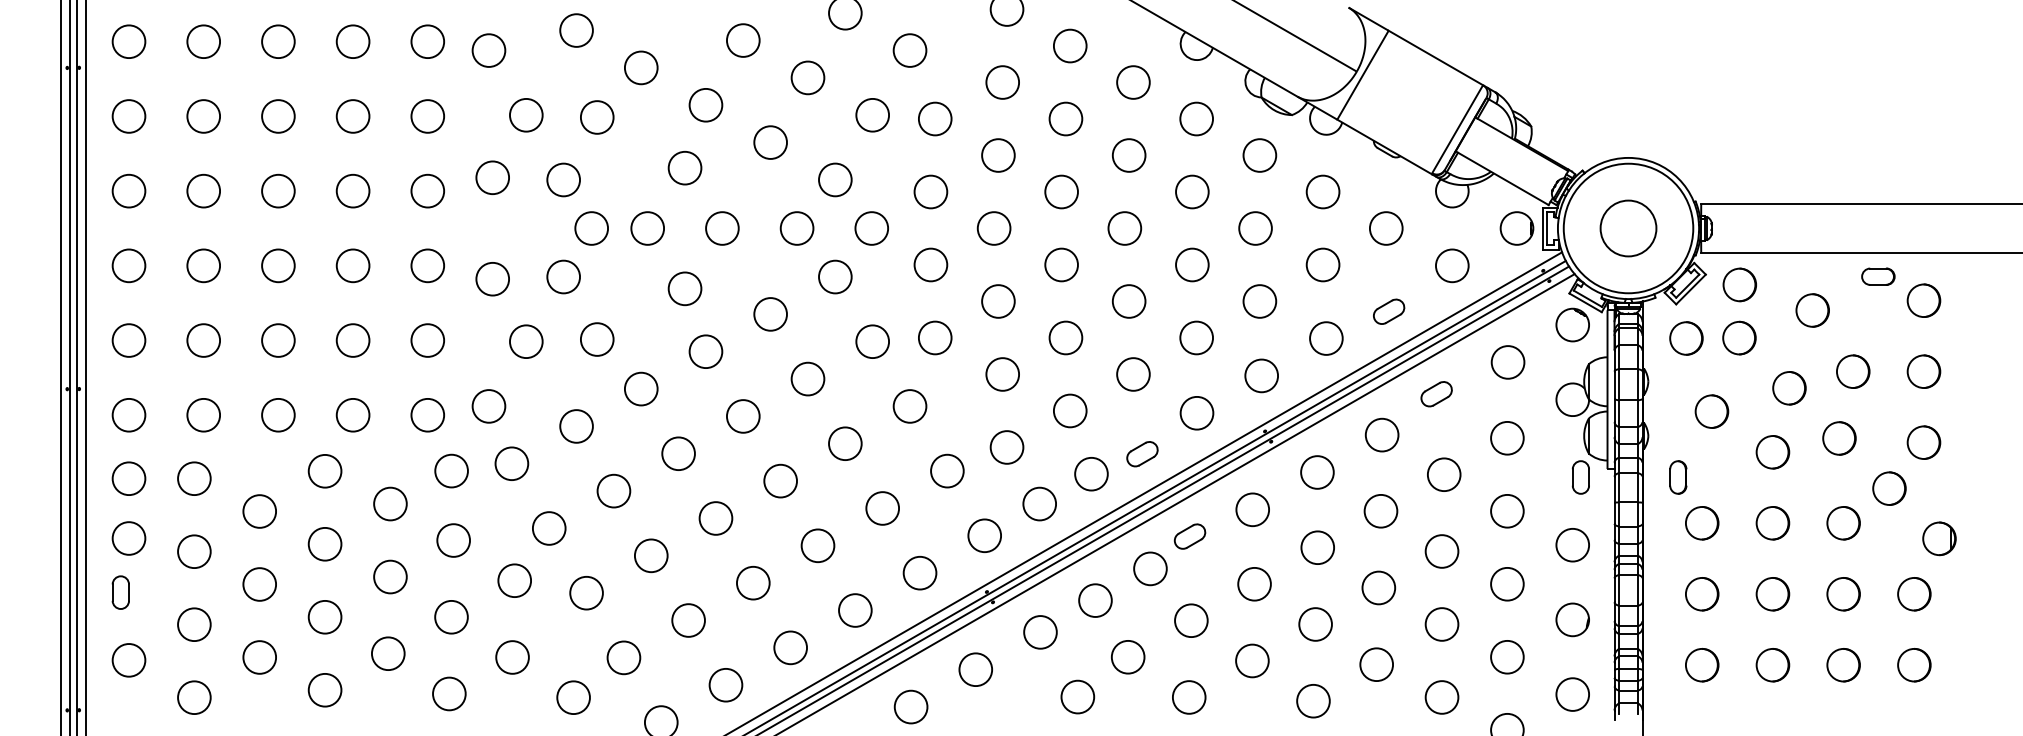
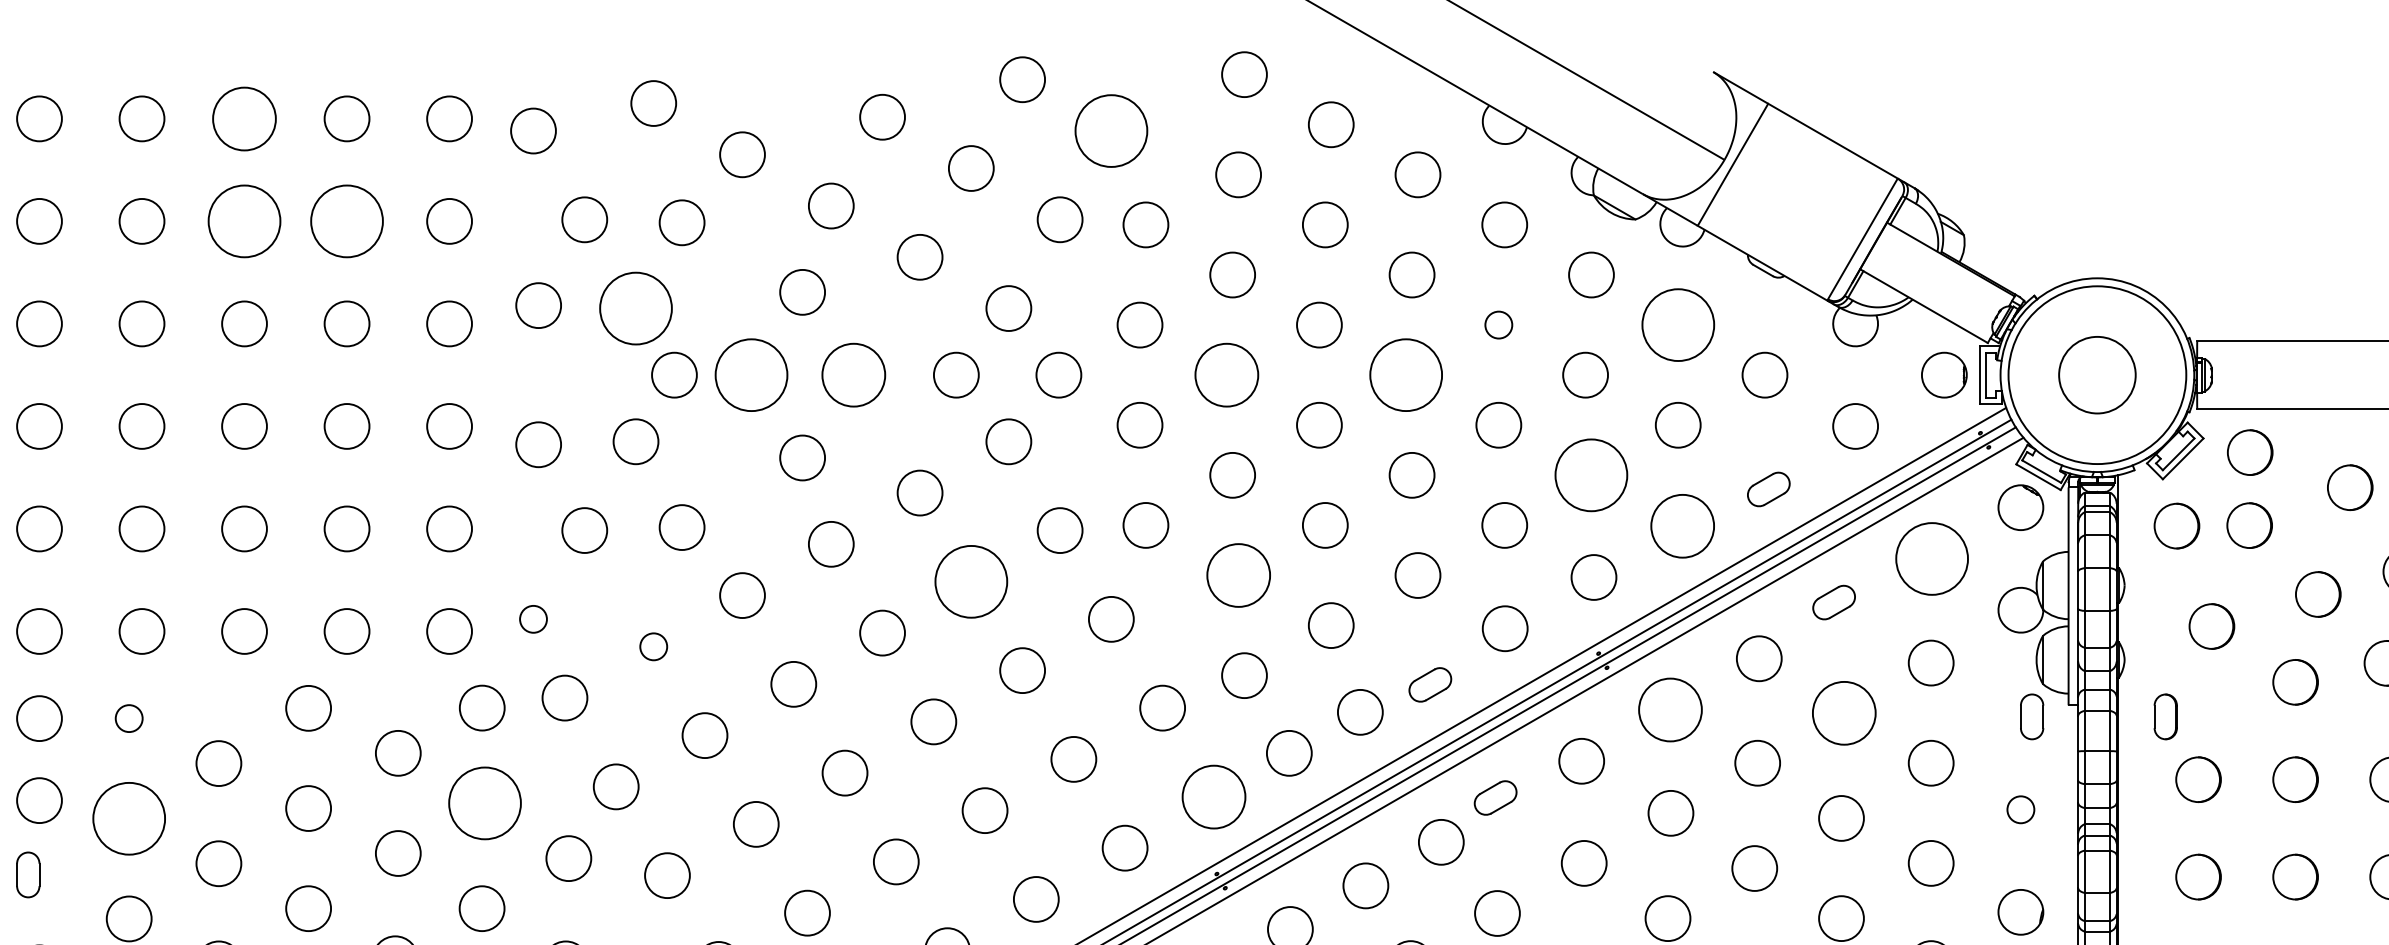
circle: (278, 41) -> (244, 118), size x1.4
circle: (909, 50) -> (1110, 130), size x1.6
circle: (278, 116) -> (244, 221), size x1.6
circle: (352, 116) -> (346, 221), size x1.6
circle: (563, 179) -> (635, 307), size x1.6
circle: (1192, 191) -> (1499, 324), size x0.6
circle: (1322, 191) -> (1677, 324), size x1.6
circle: (647, 228) -> (751, 375), size x1.6
circle: (722, 228) -> (853, 375), size x1.4
circle: (993, 228) -> (1225, 375), size x1.4
circle: (1124, 228) -> (1405, 375), size x1.6
circle: (1259, 301) -> (1590, 475), size x1.6
circle: (1326, 338) -> (1682, 526), size x1.4
circle: (1507, 362) -> (1931, 559), size x1.6
circle: (1002, 374) -> (1238, 575), size x1.4
circle: (807, 378) -> (970, 581), size x1.6
circle: (488, 406) -> (532, 619), size x0.6
circle: (576, 426) -> (653, 646), size x0.6
circle: (1317, 472) -> (1670, 710), size x1.4
circle: (1444, 474) -> (1844, 712), size x1.4
circle: (194, 478) -> (129, 718), size x0.6
circle: (984, 535) -> (1213, 796), size x1.4
circle: (453, 540) -> (484, 803), size x1.6
circle: (1572, 544) -> (2020, 808), size x0.6
circle: (194, 551) -> (129, 818), size x1.6

